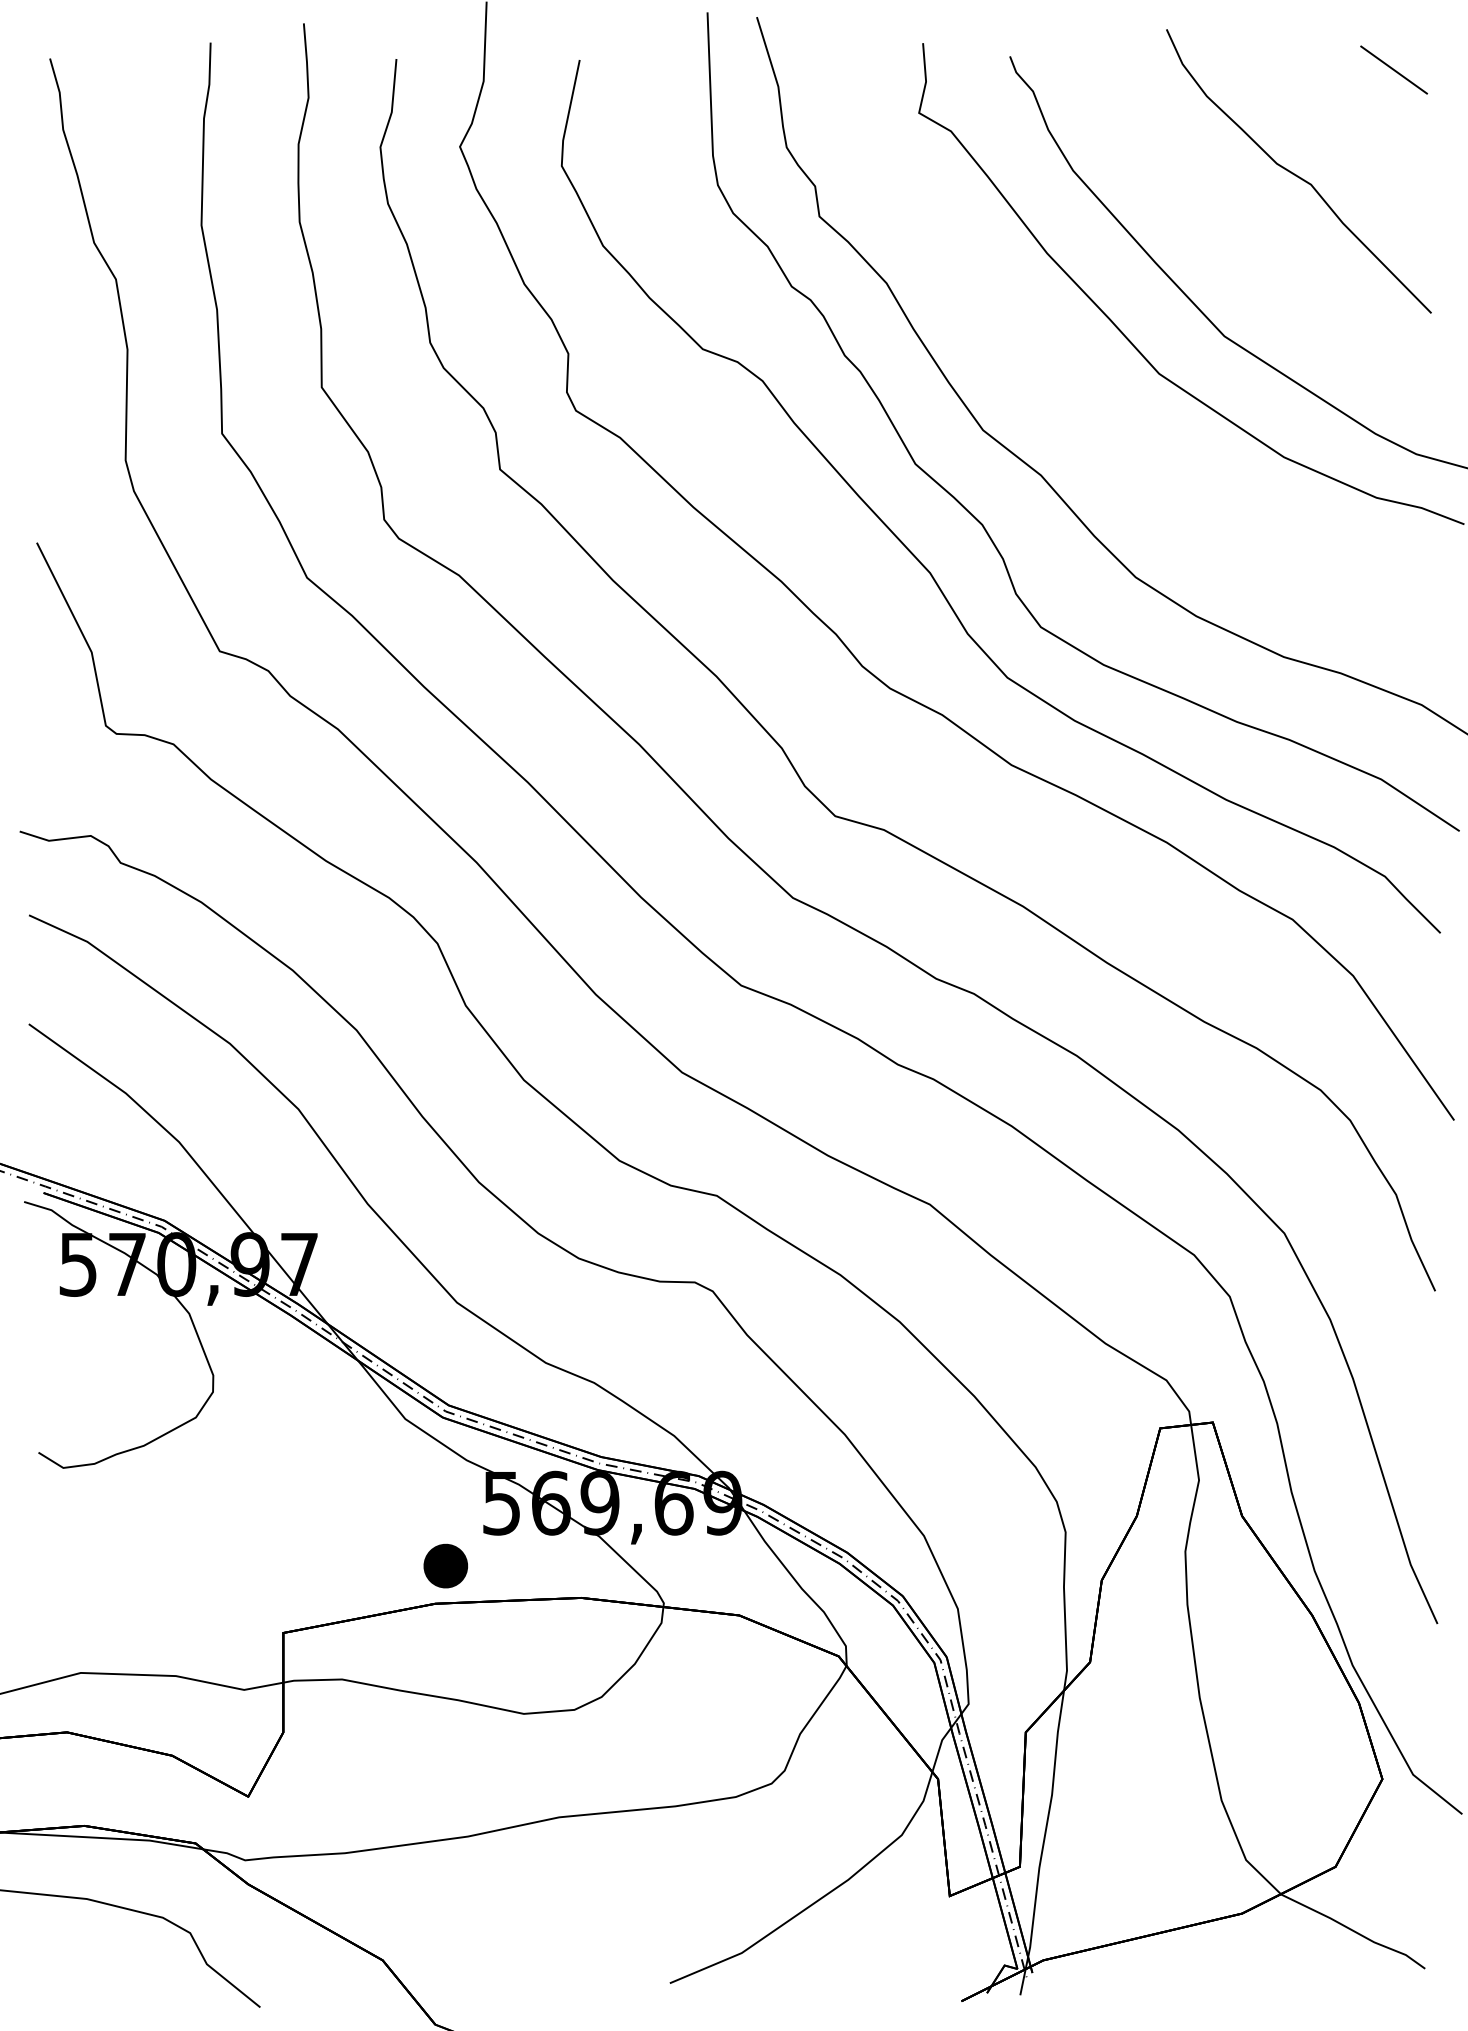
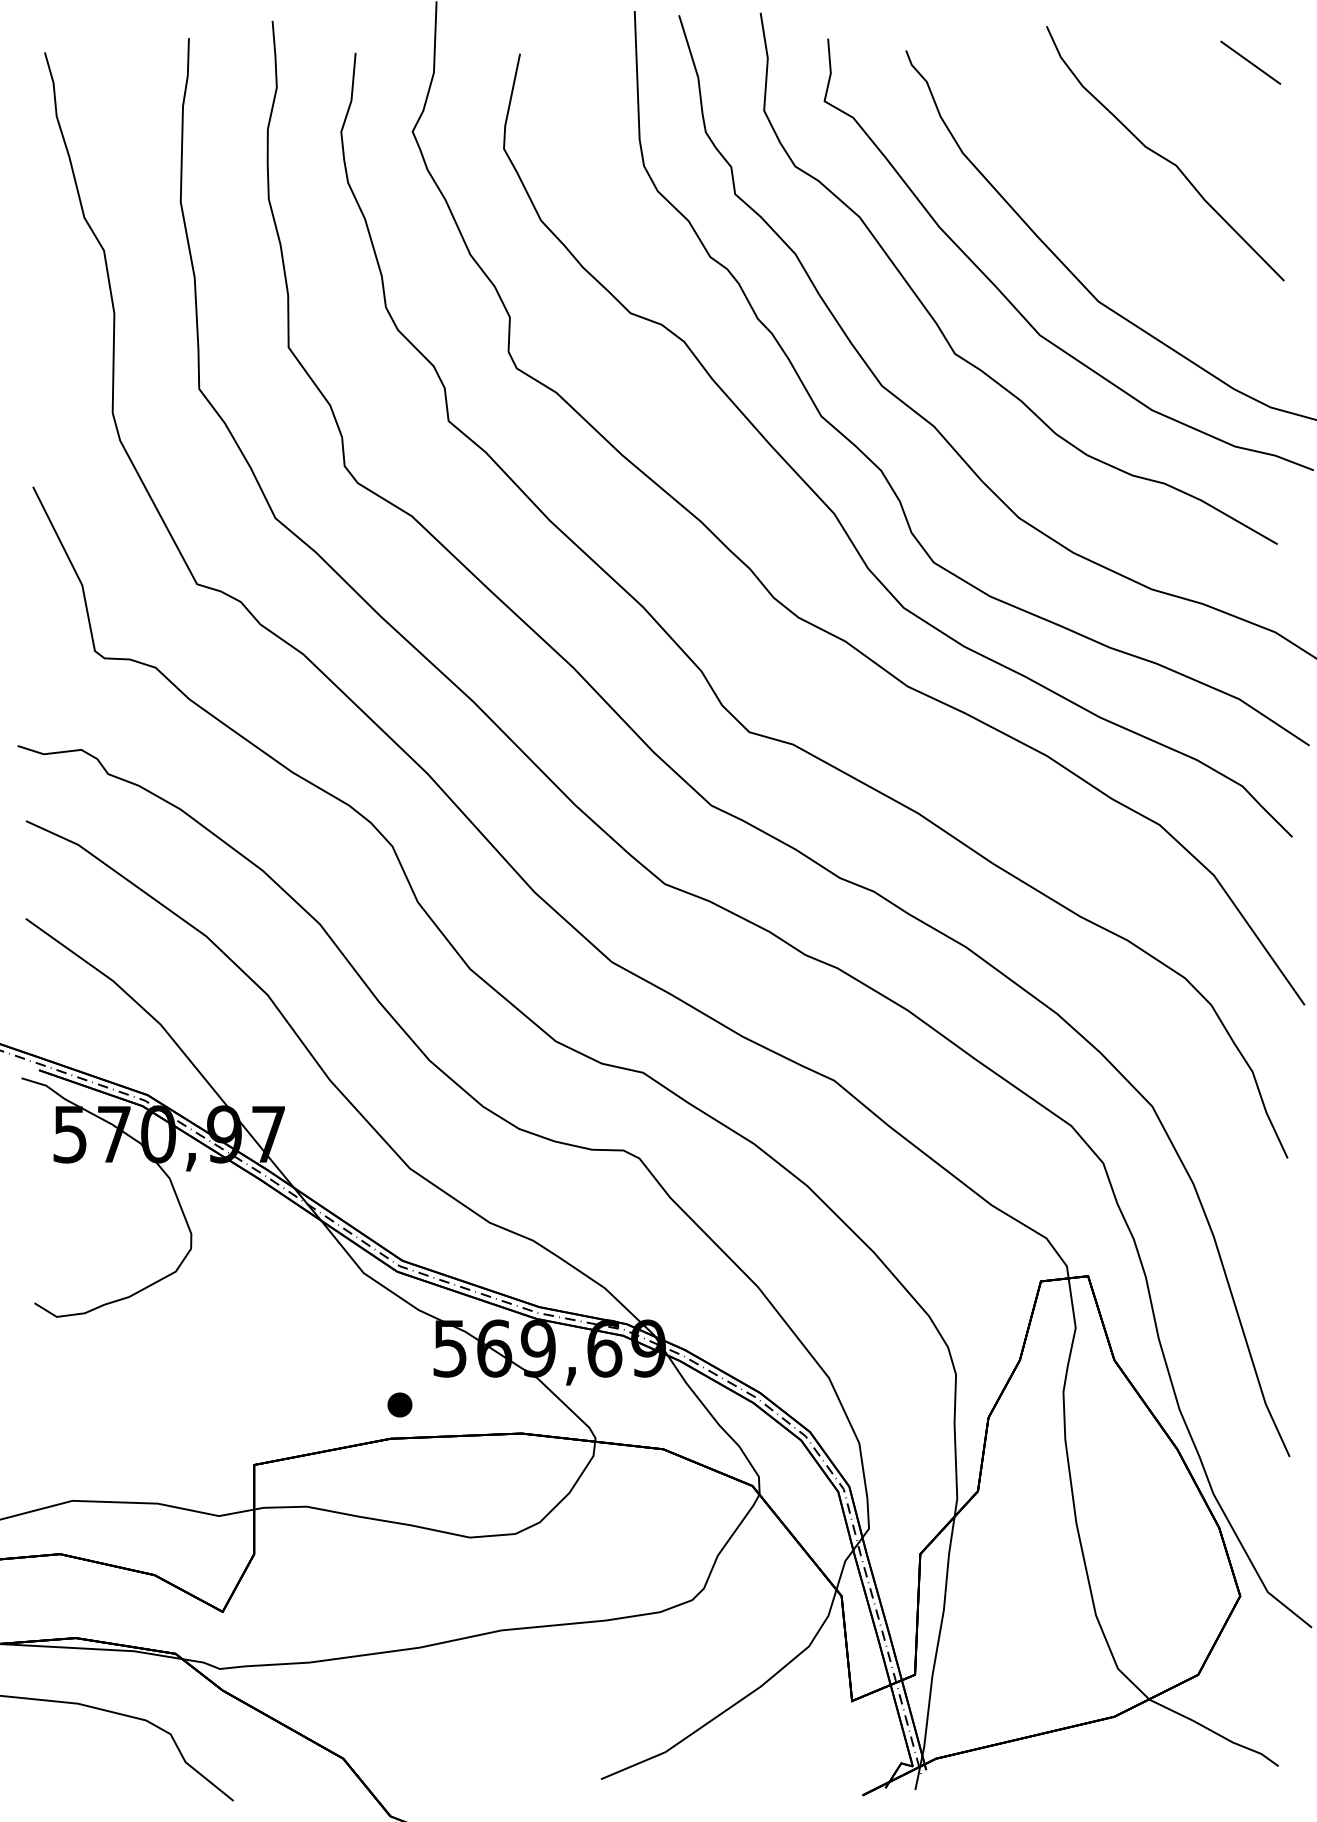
curve: (1046, 361) -> (938, 324), added
part: (445, 1565) -> (399, 1404), size x0.62

